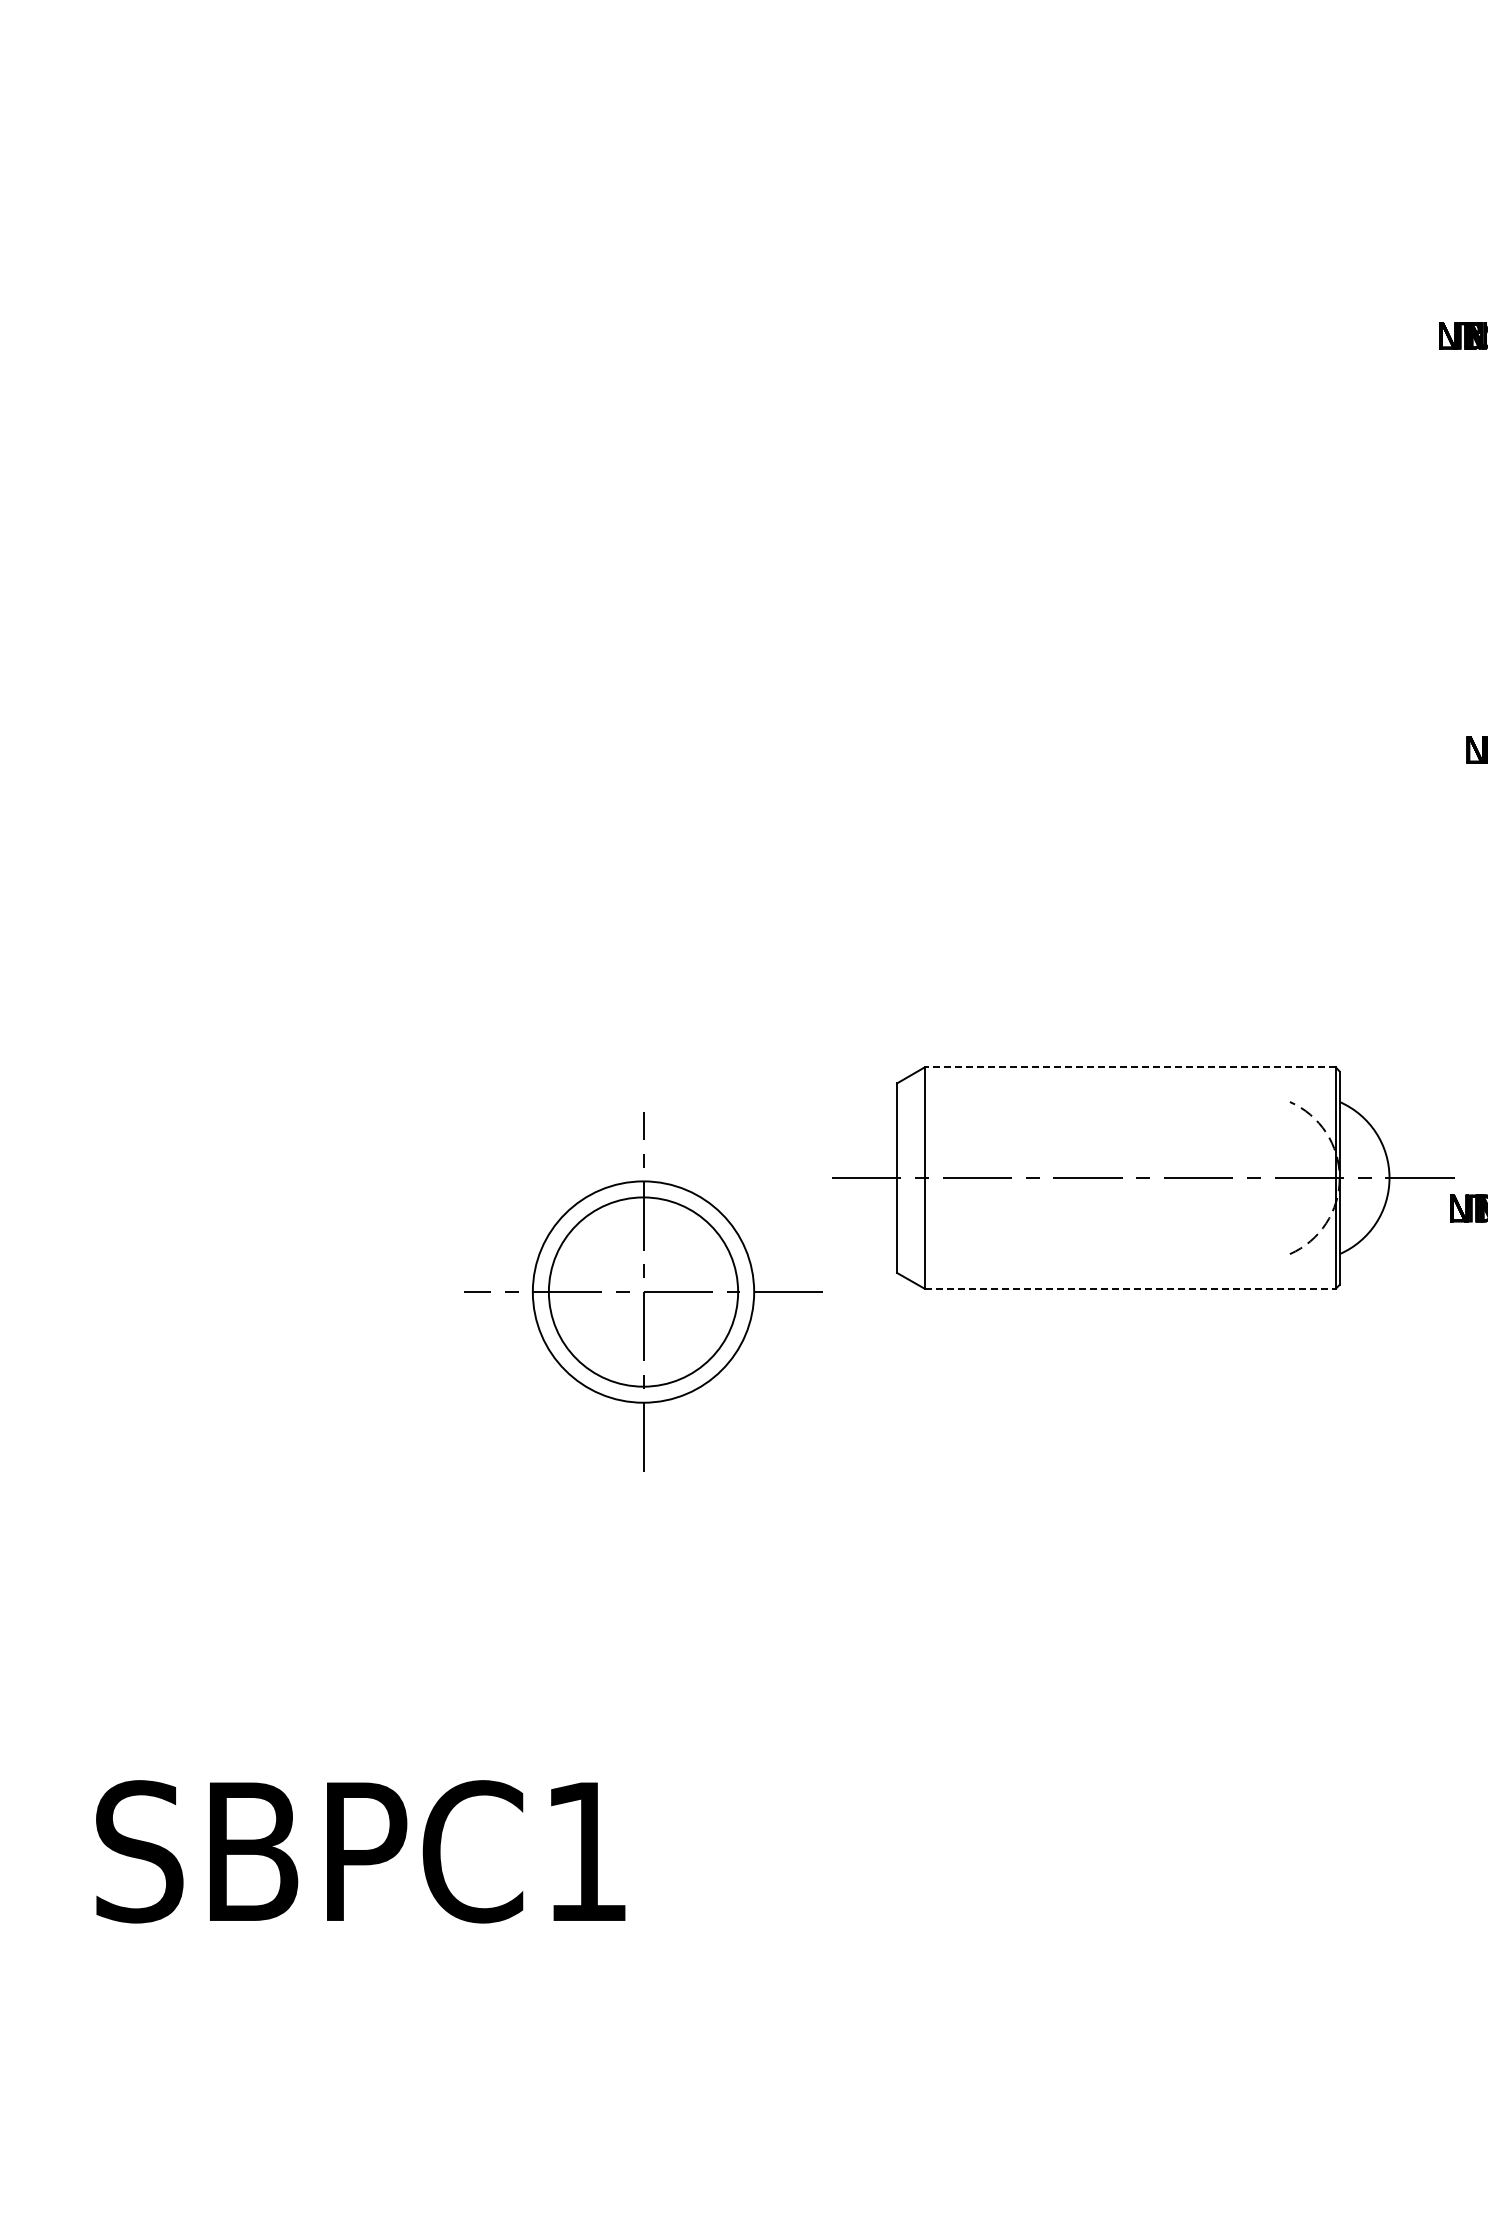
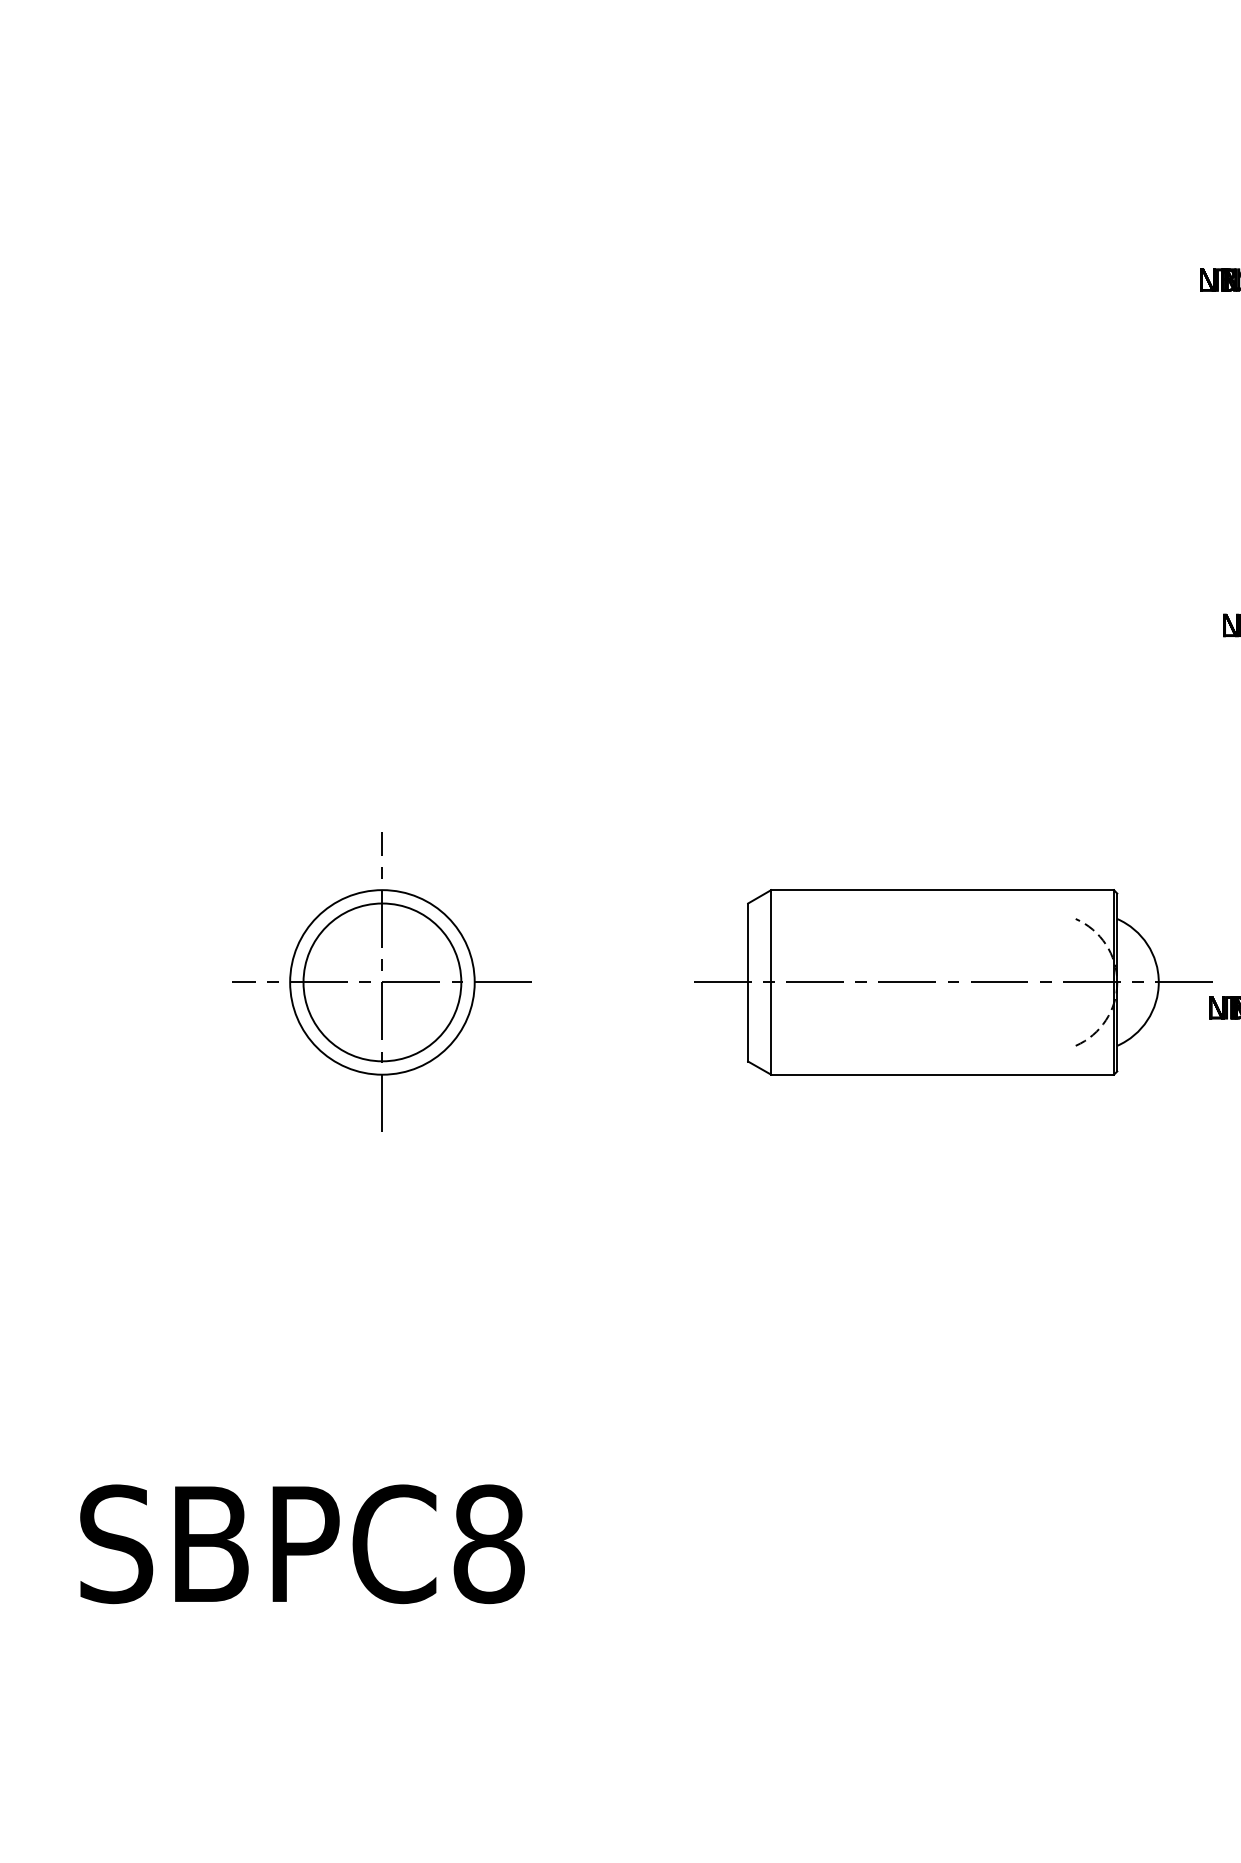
line: (1130, 1067) -> (942, 890), dashed -> solid
line: (1130, 1288) -> (942, 1074), dashed -> solid
part: (643, 1291) -> (382, 981), moved
text: (586, 1851) -> (489, 1543), SBPC1 -> SBPC8

